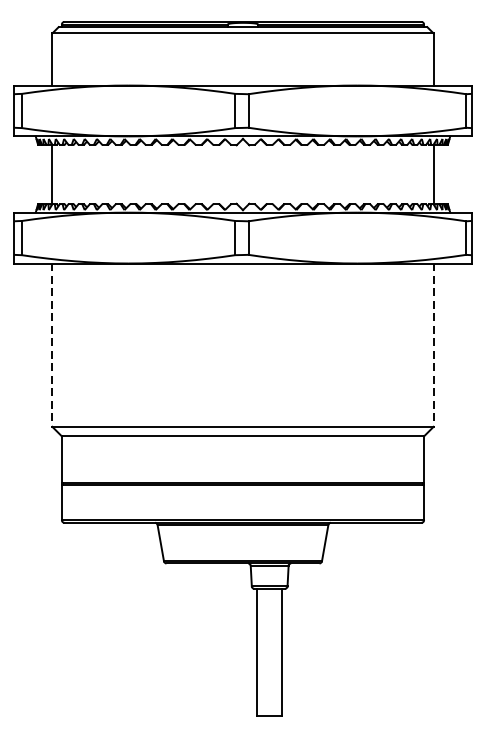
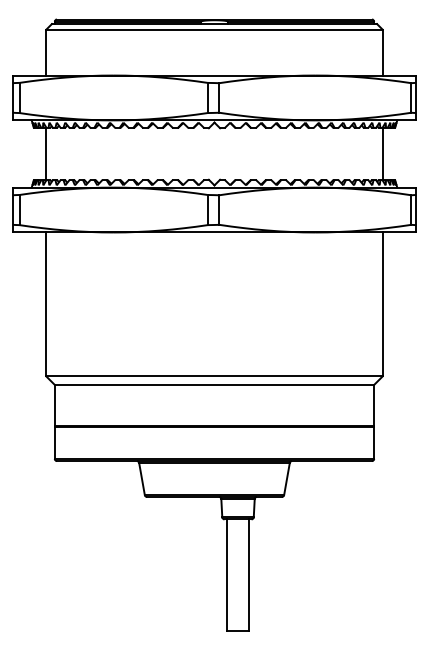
line: (52, 345) -> (46, 304), dashed -> solid
line: (433, 345) -> (382, 304), dashed -> solid

